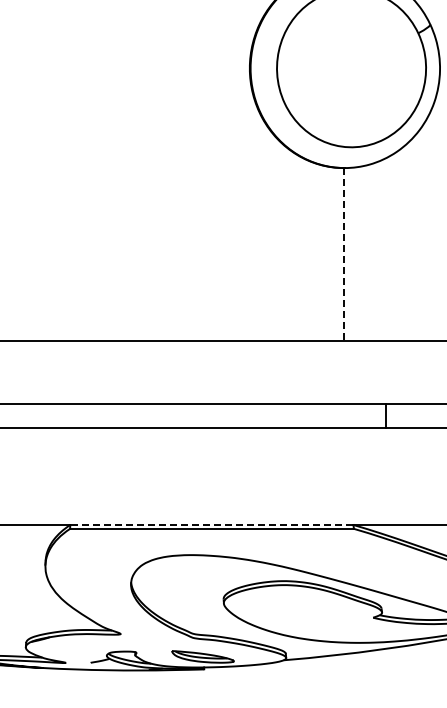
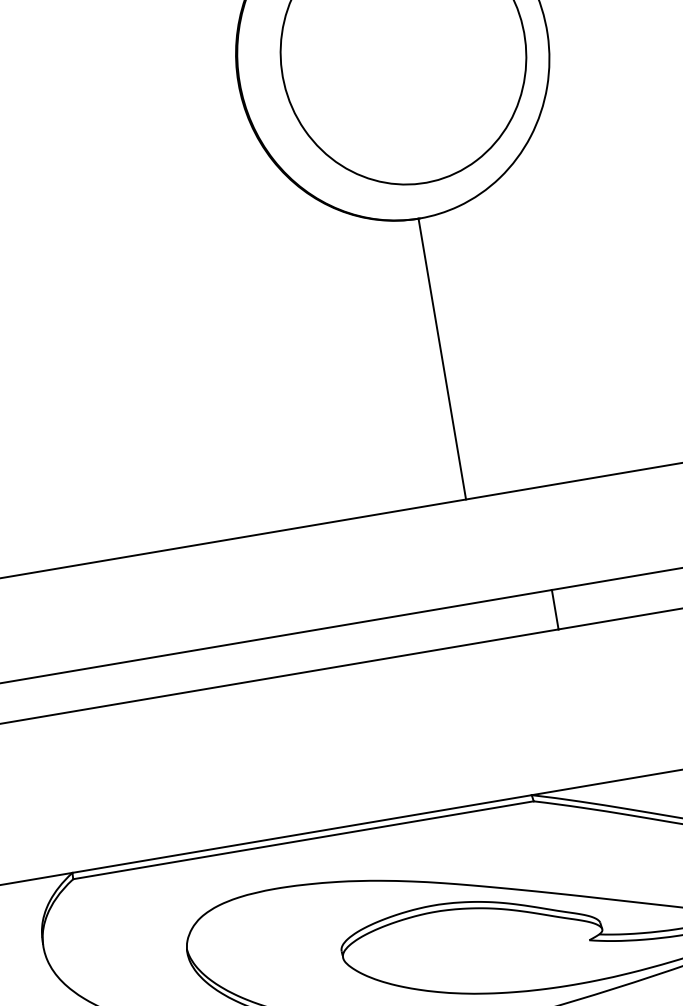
line: (343, 254) -> (441, 359), dashed -> solid
line: (211, 524) -> (301, 833), dashed -> solid

